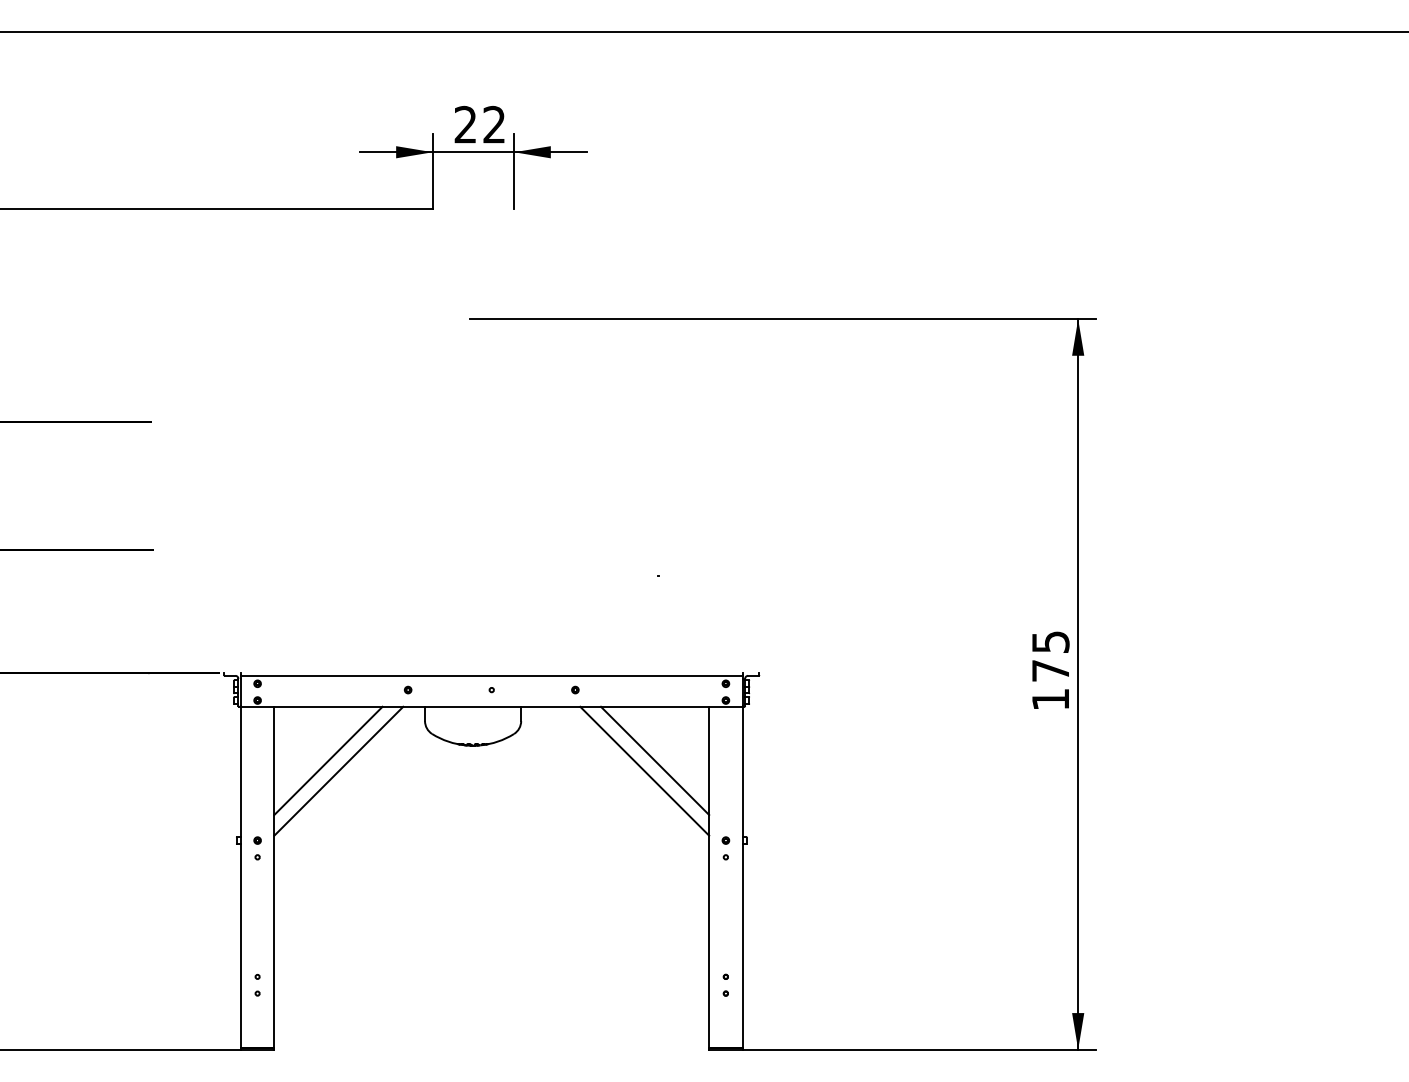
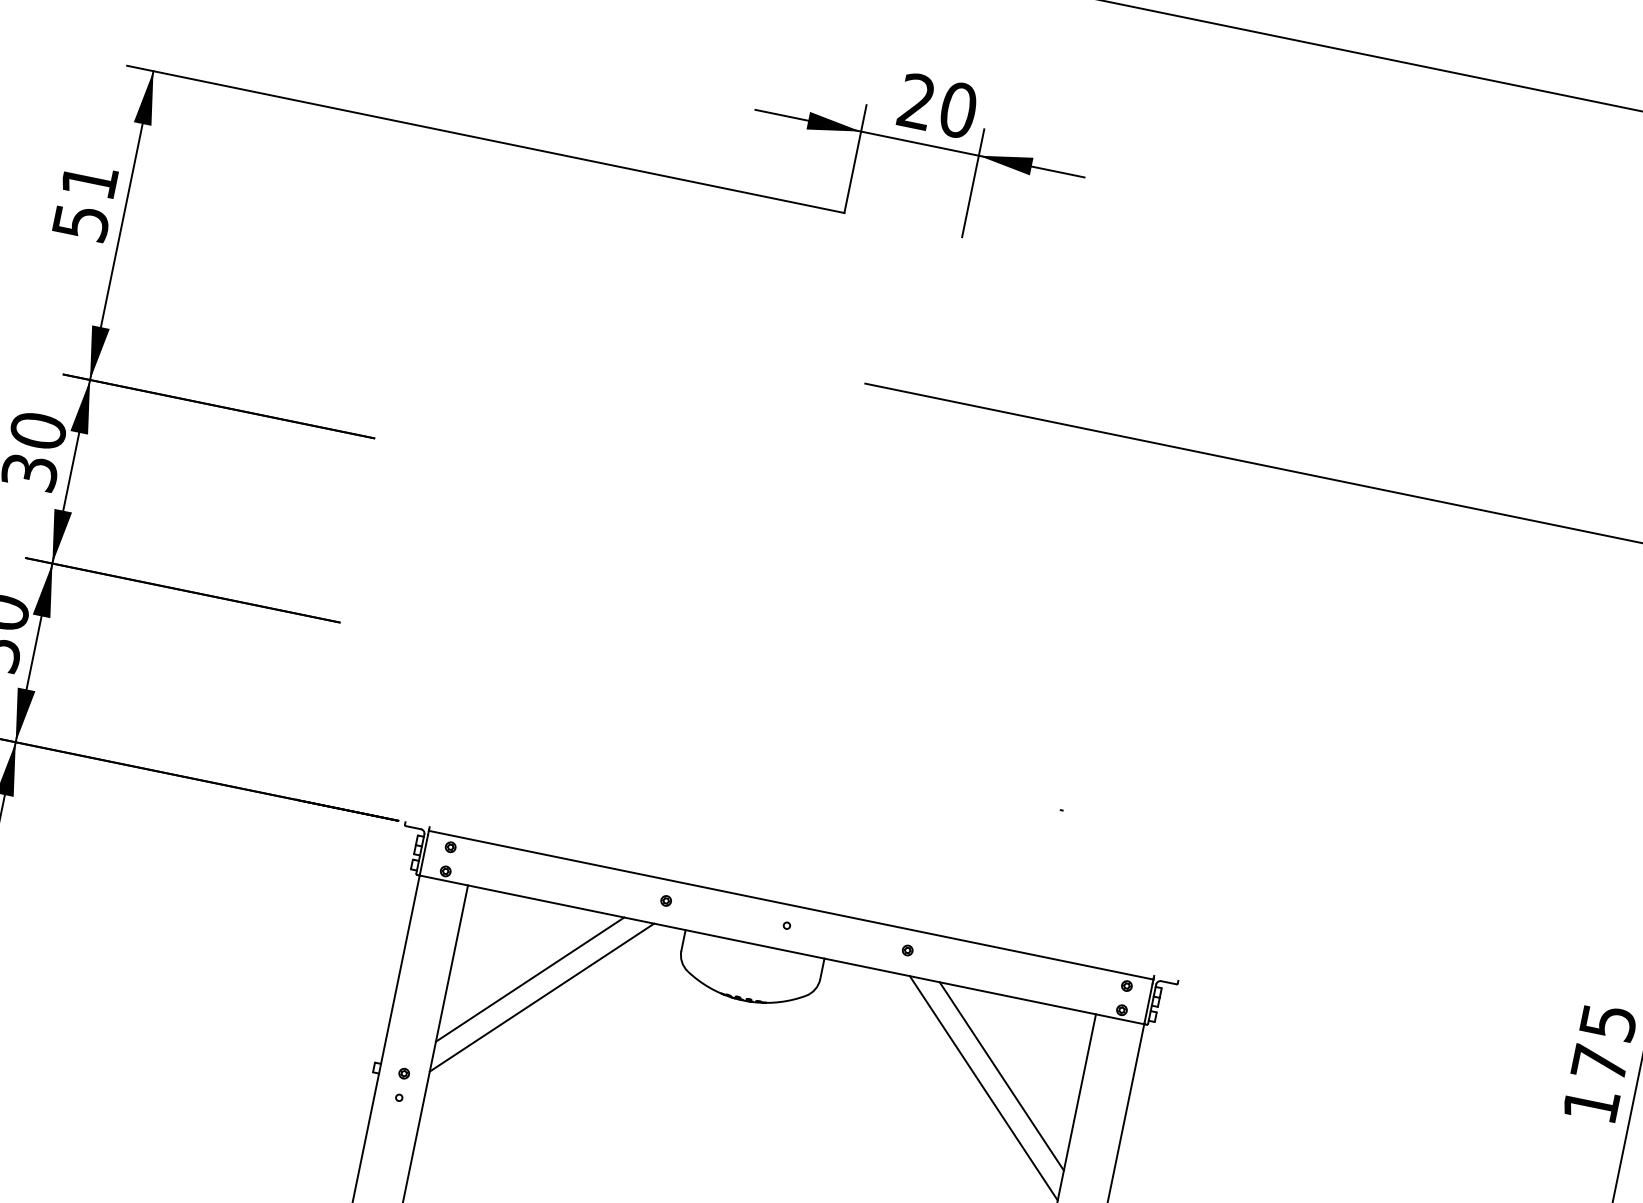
text: (494, 124) -> (958, 109), 22 -> 20

